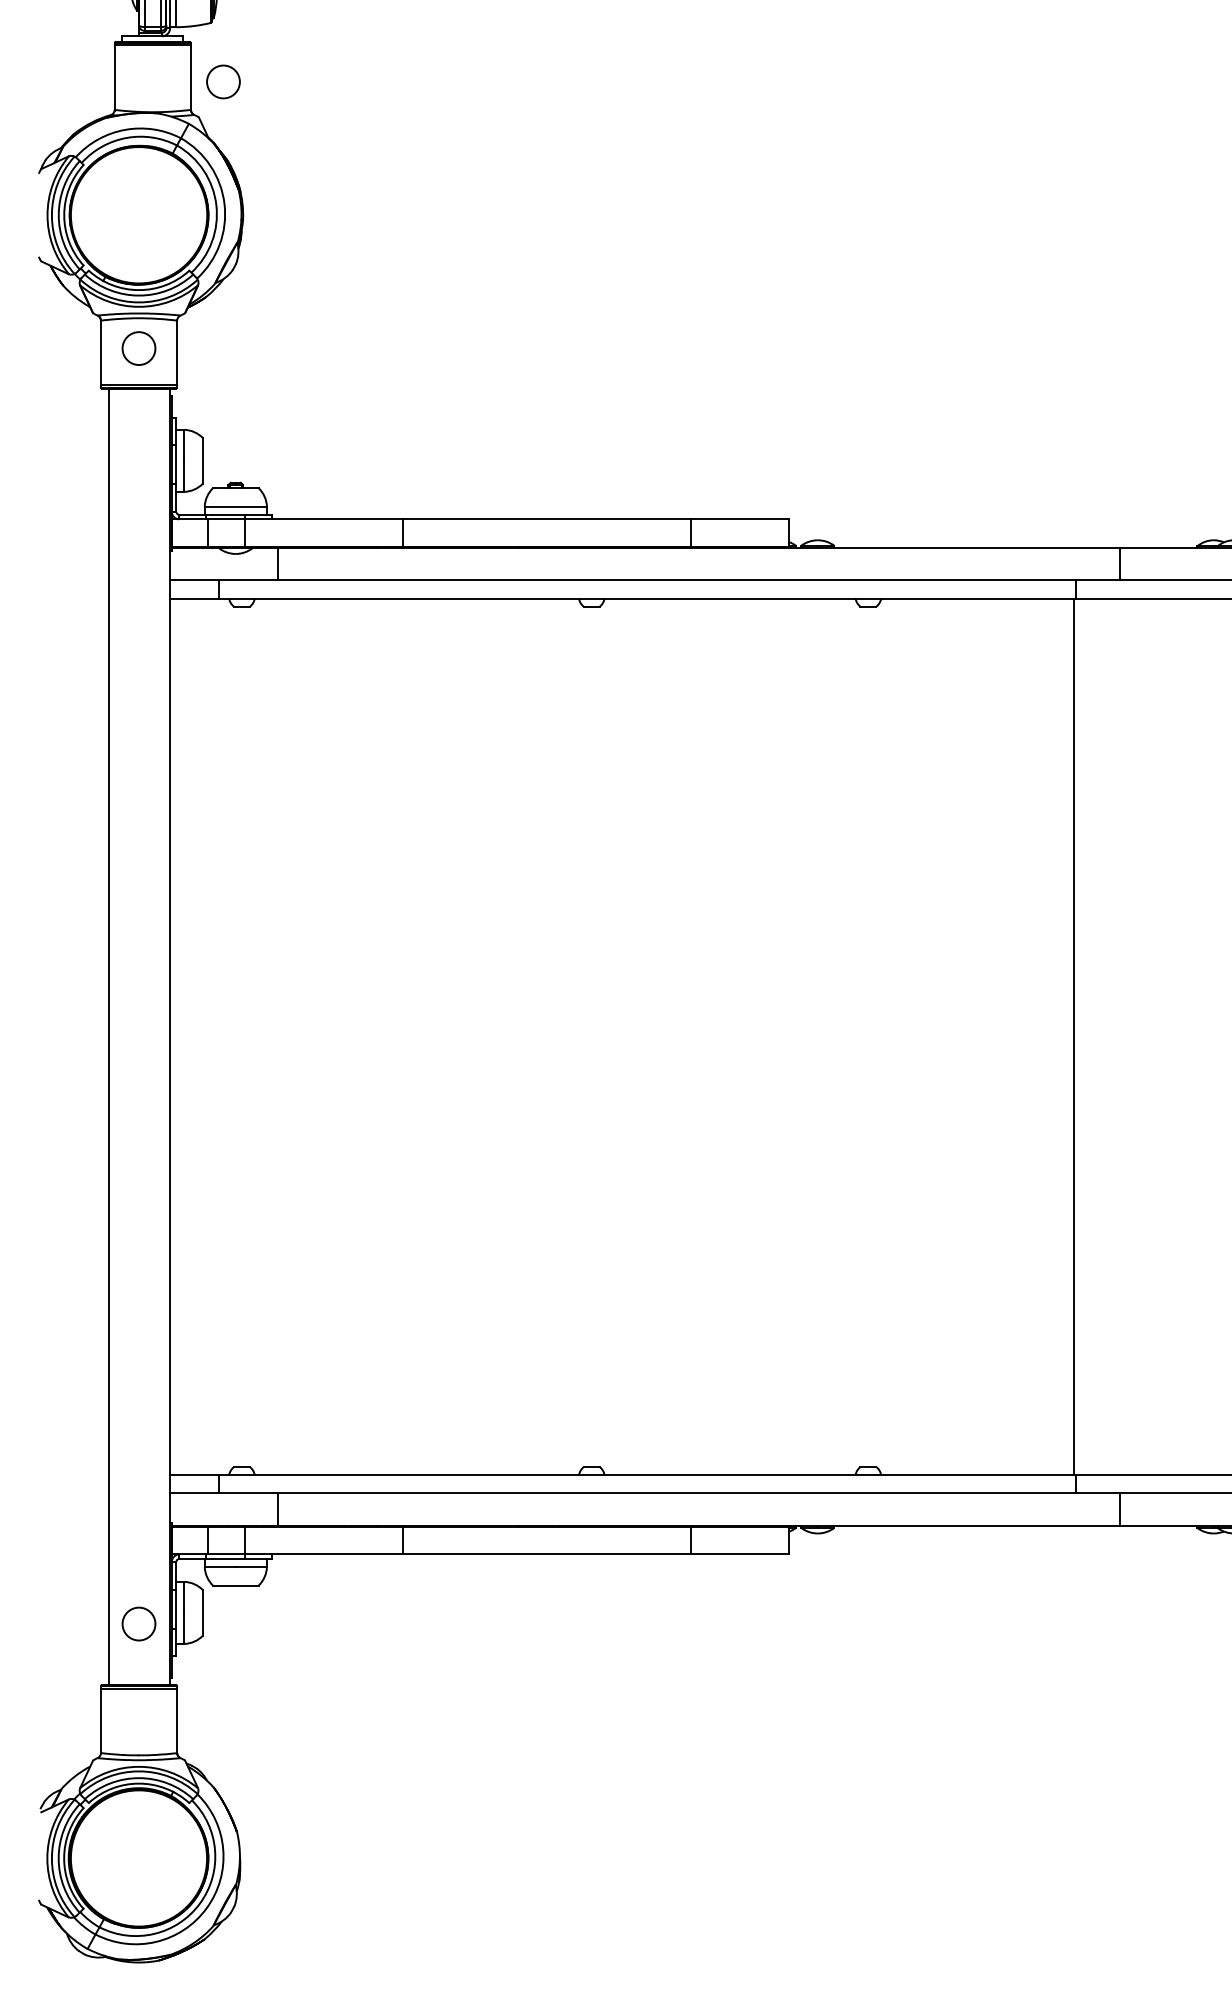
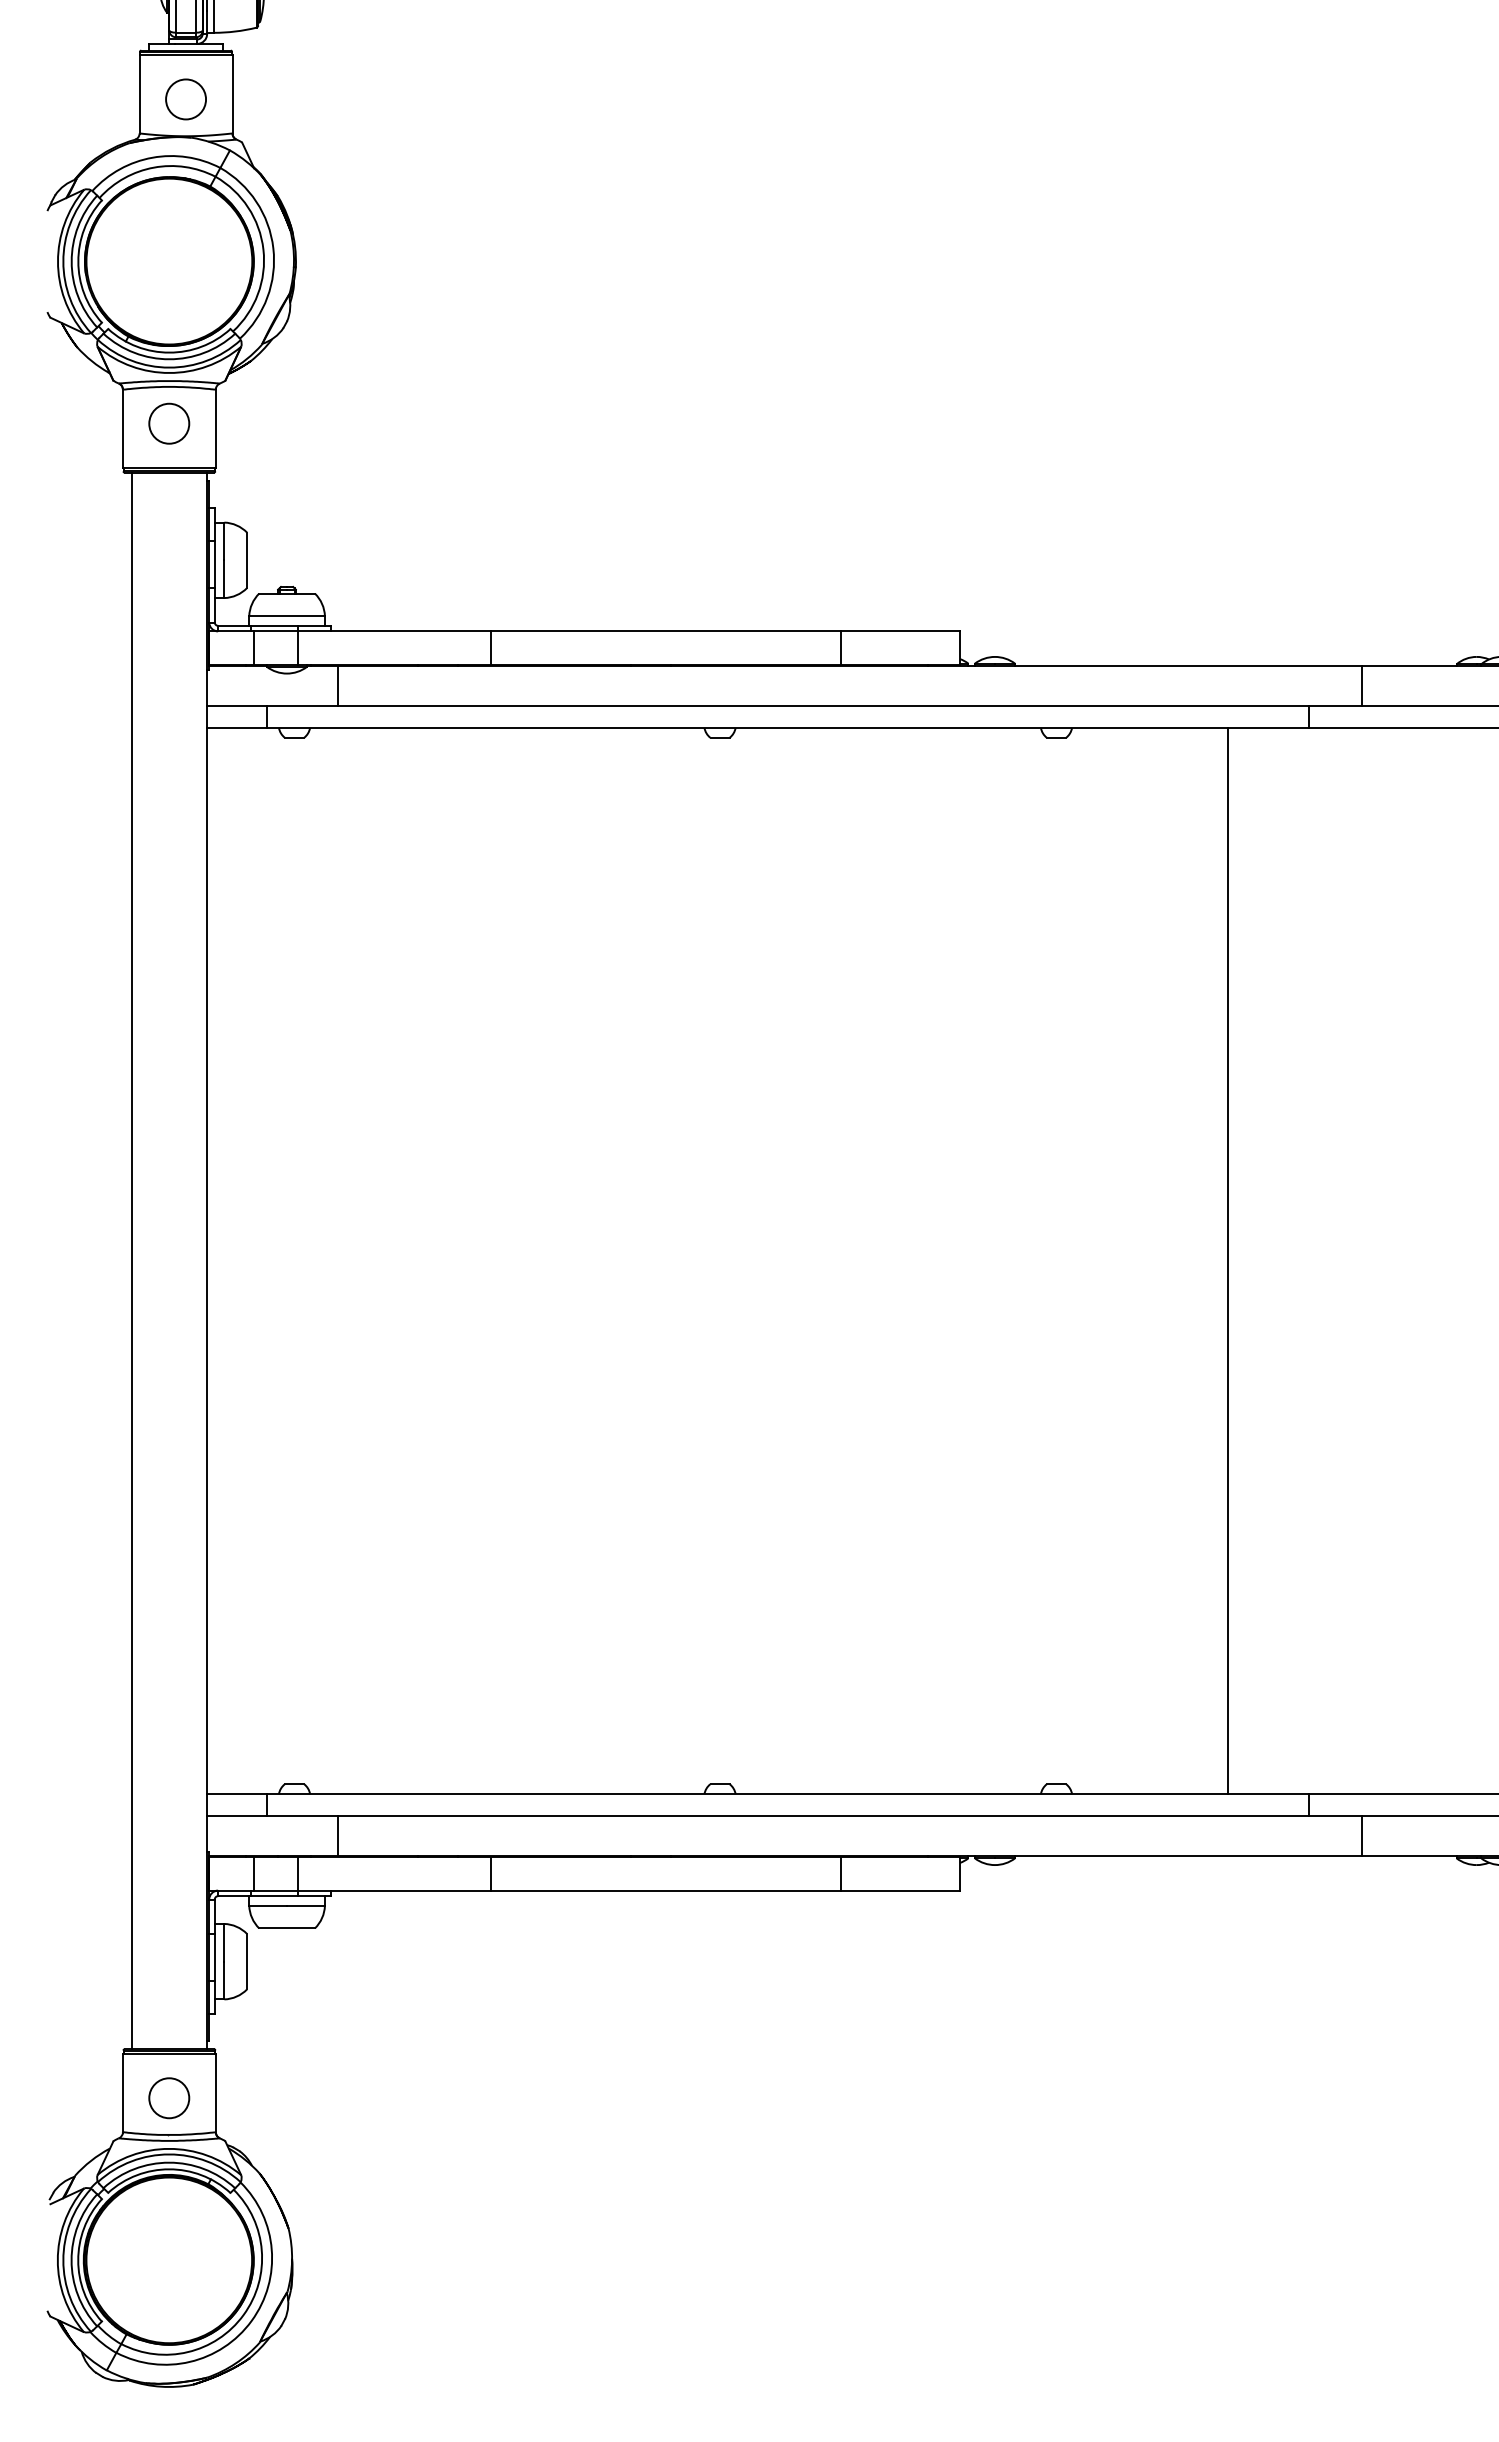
circle: (223, 82) -> (185, 99), moved
line: (1073, 1037) -> (1228, 1261), moved
circle: (139, 1624) -> (169, 2098), moved

